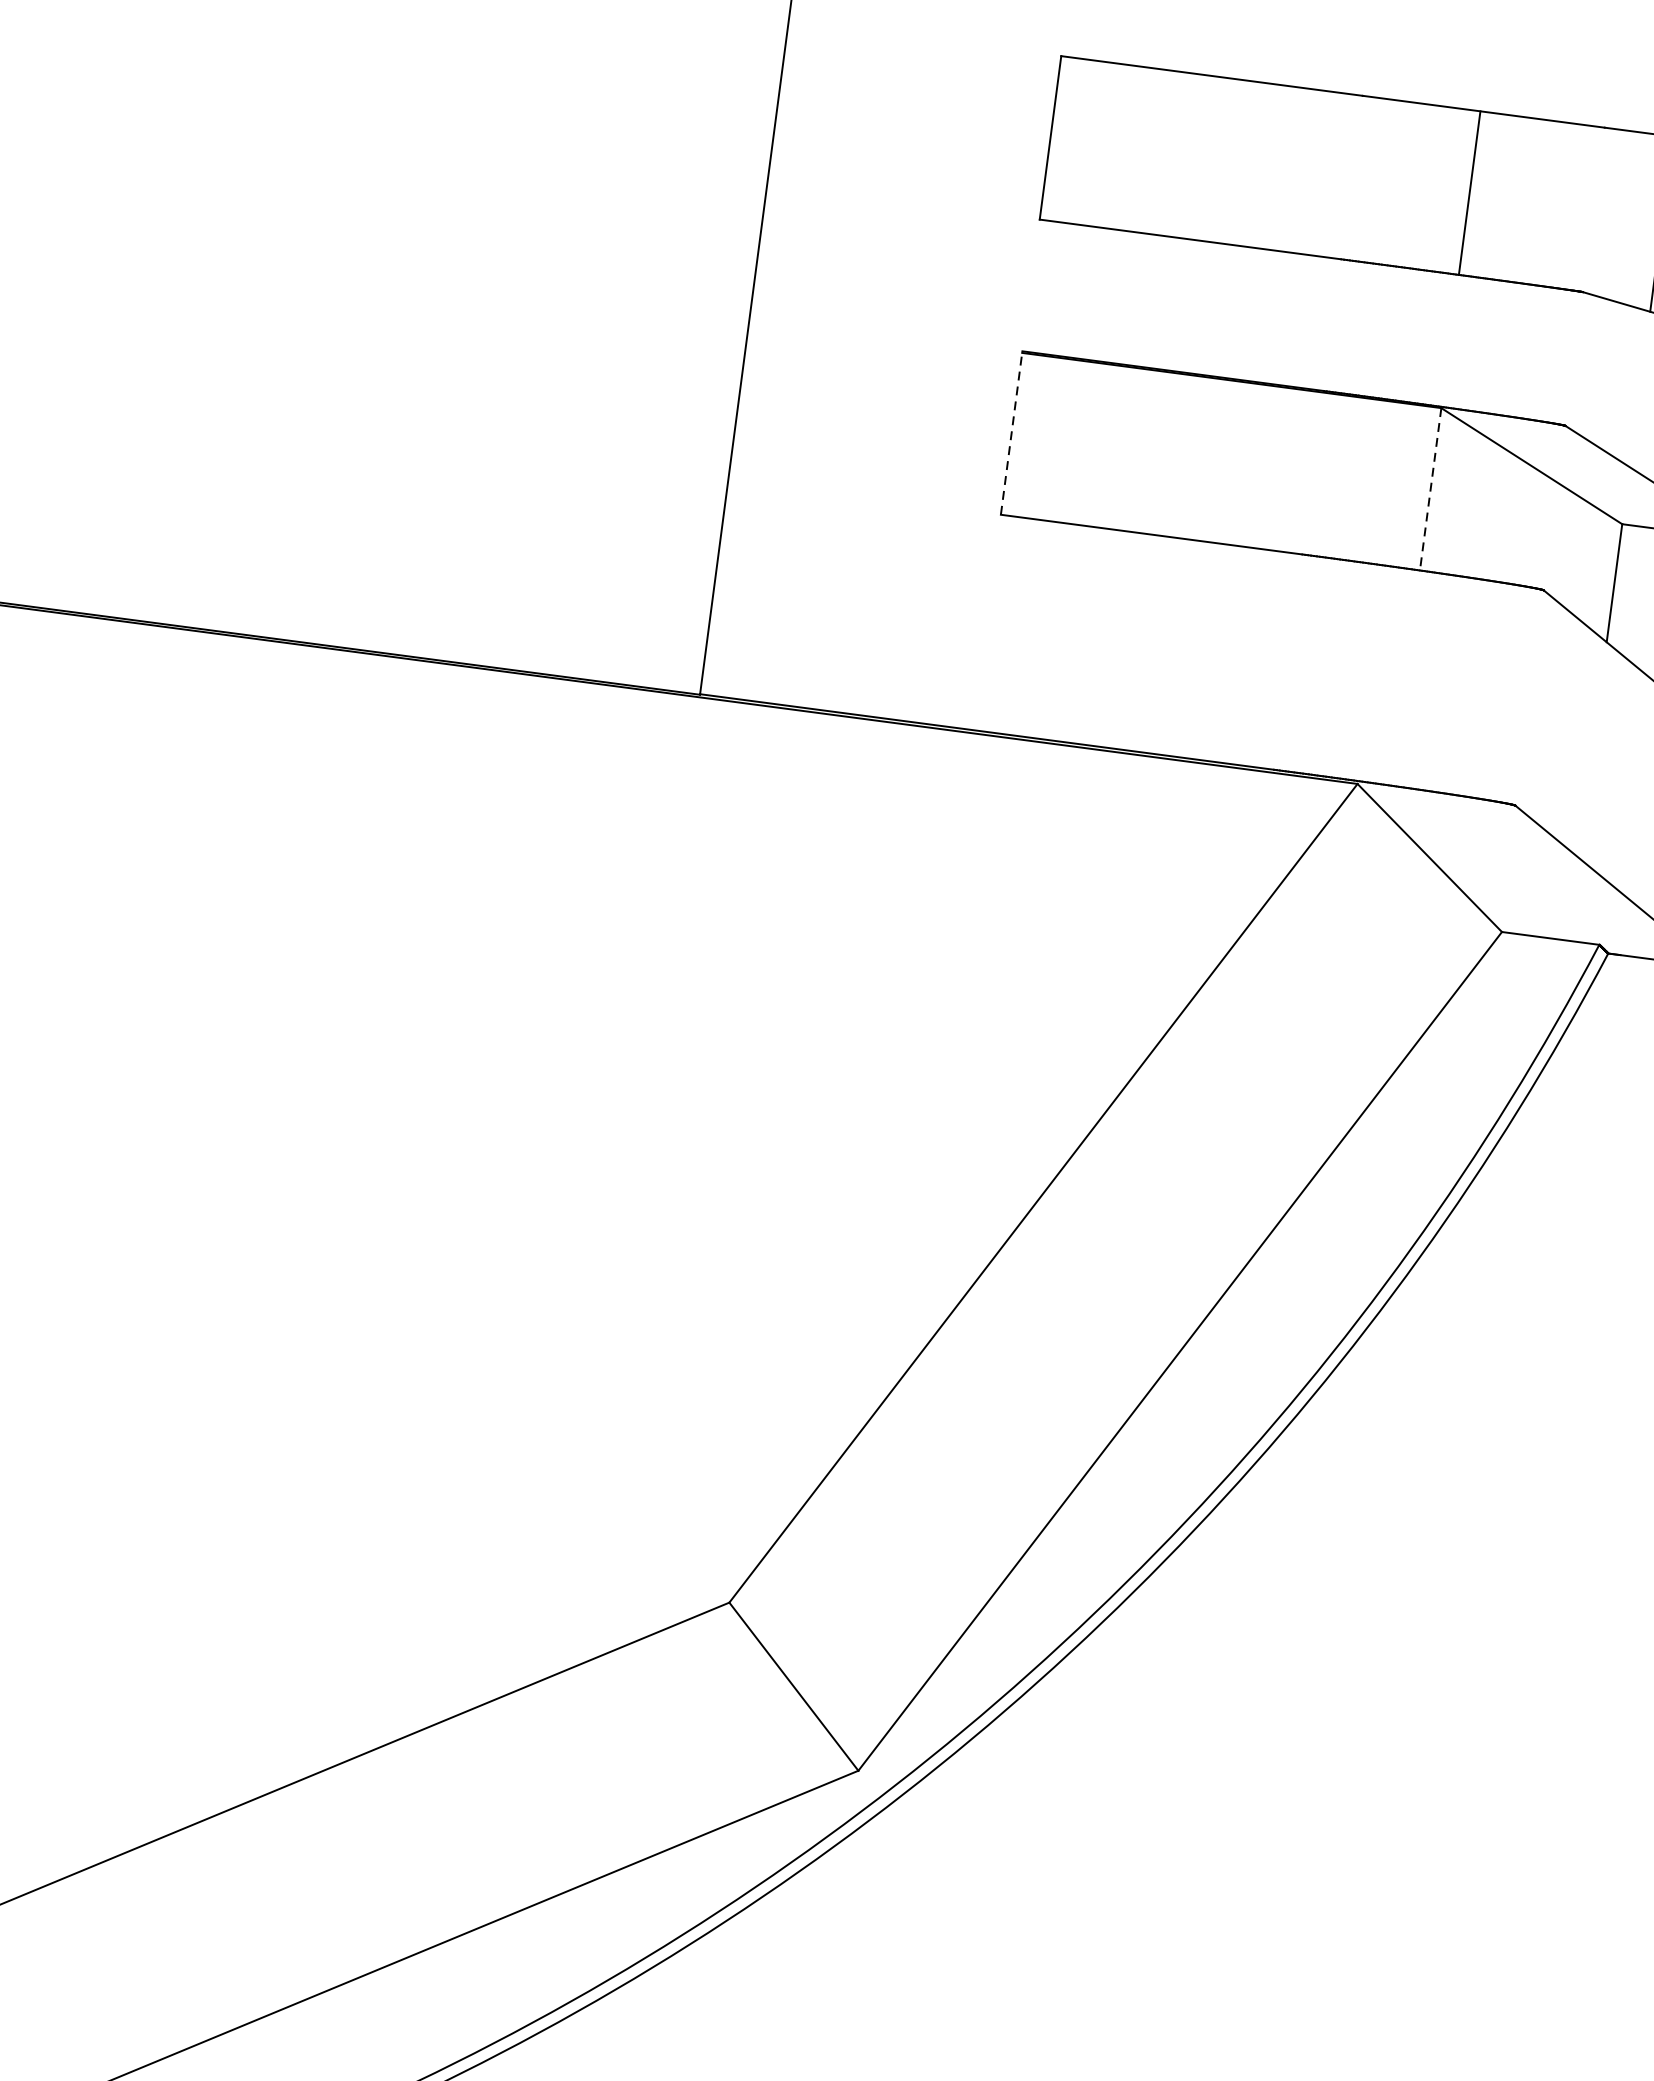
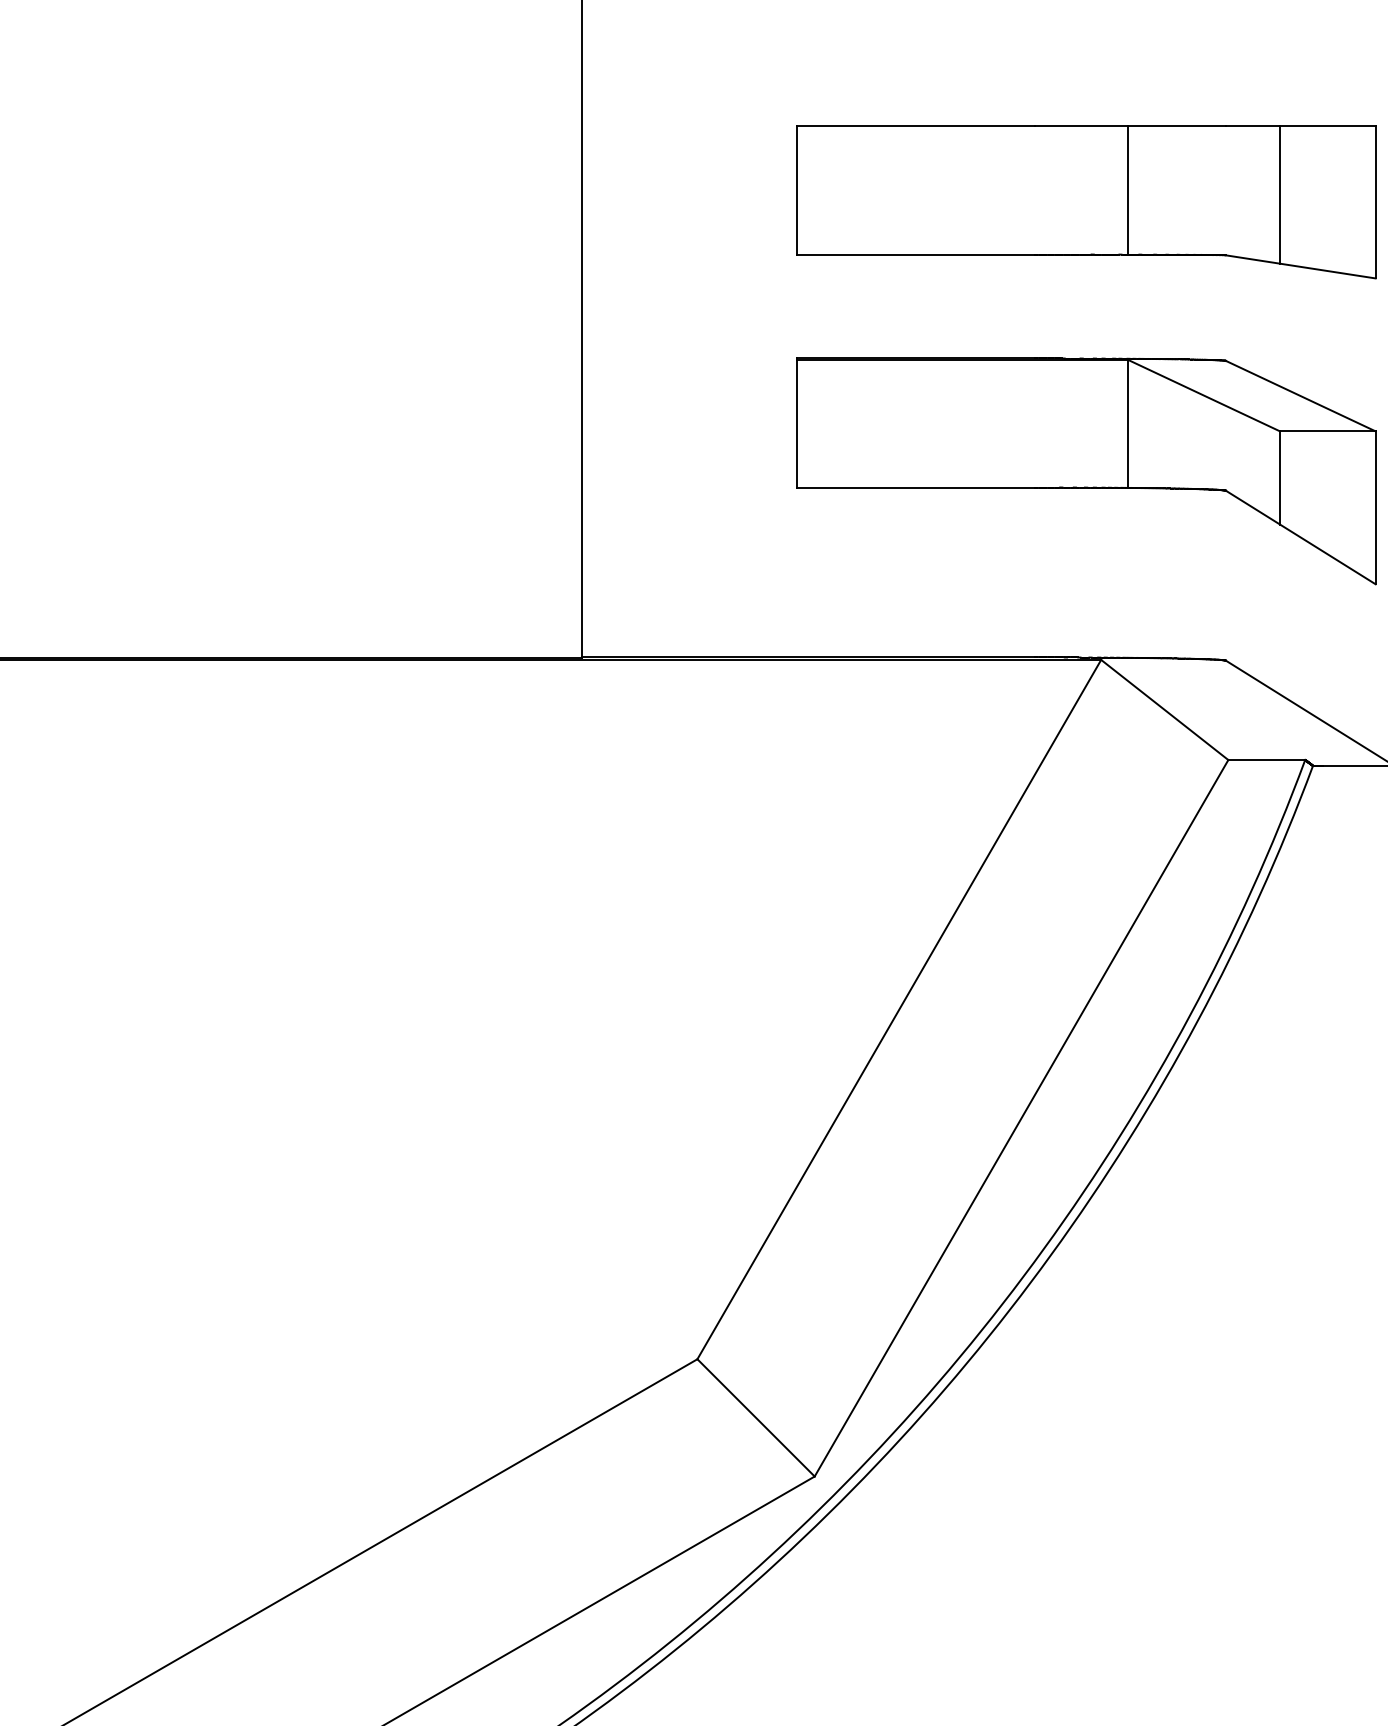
line: (1010, 433) -> (796, 423), dashed -> solid
line: (1430, 490) -> (1127, 424), dashed -> solid

